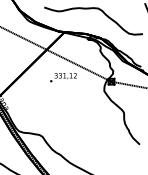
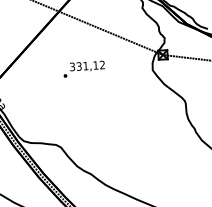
text: (63, 77) -> (84, 68), moved

